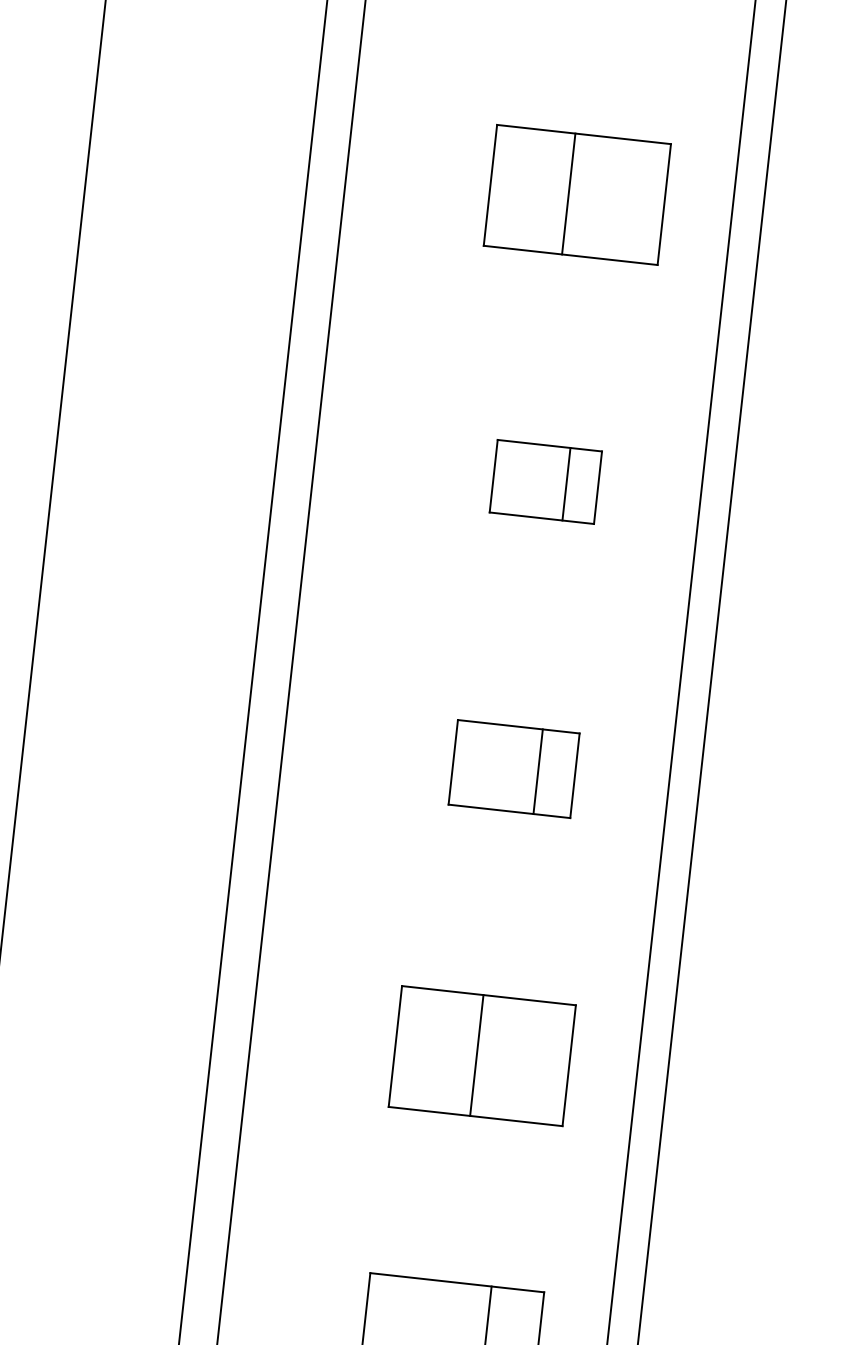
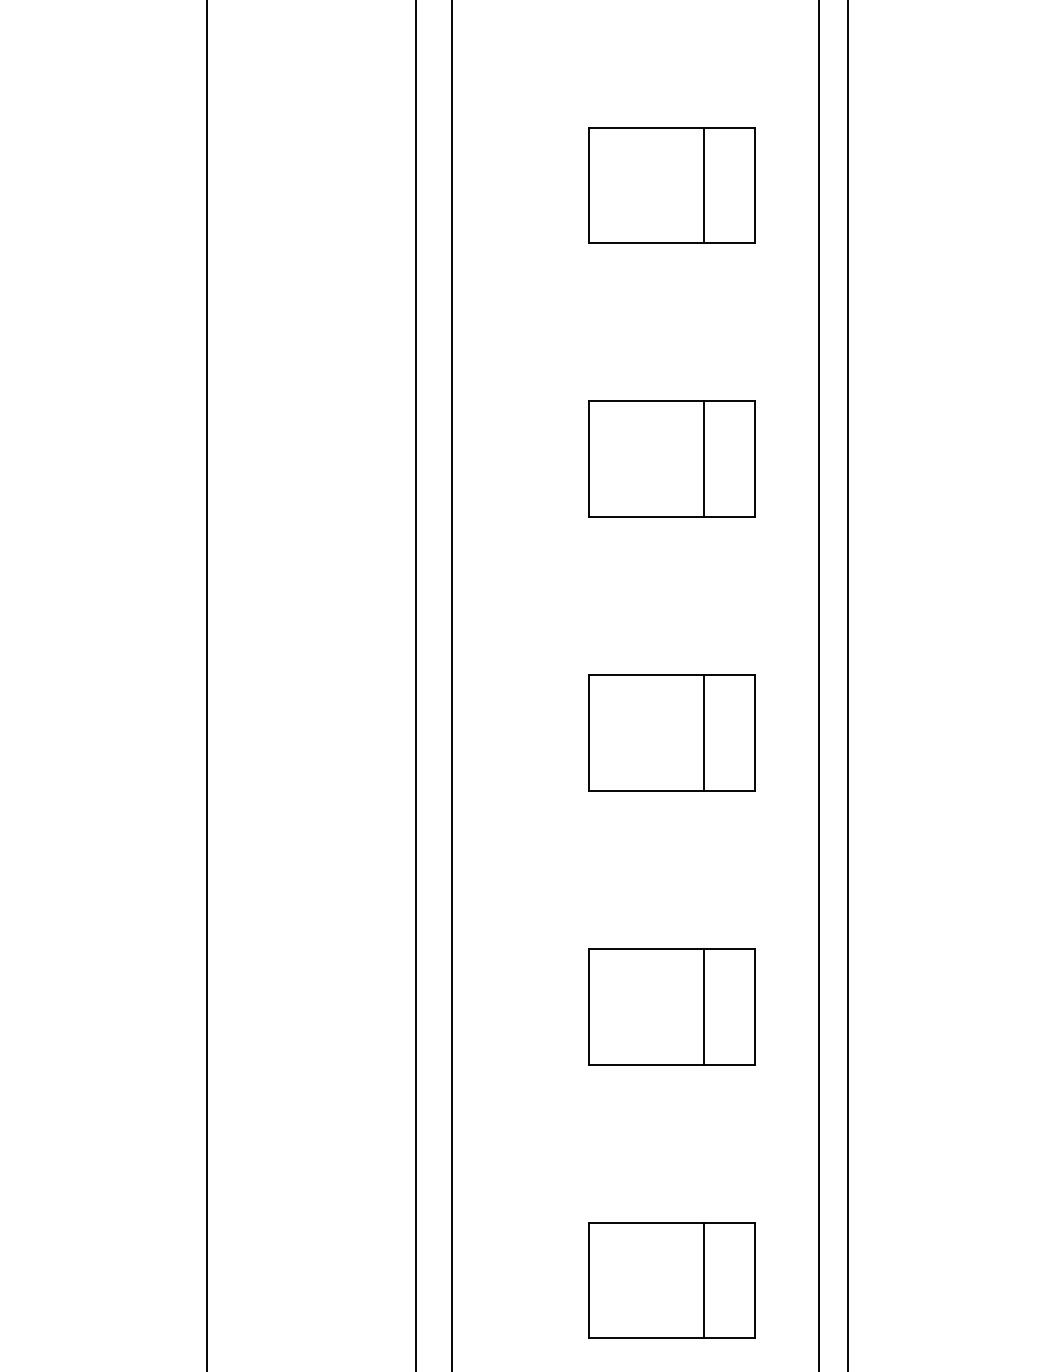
line: (568, 193) -> (704, 184), moved
part: (545, 481) -> (671, 458), size x1.67
part: (513, 768) -> (671, 732), size x1.43
line: (477, 1055) -> (704, 1006), moved

